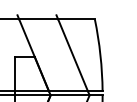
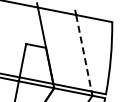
line: (73, 55) -> (84, 53), solid -> dashed

